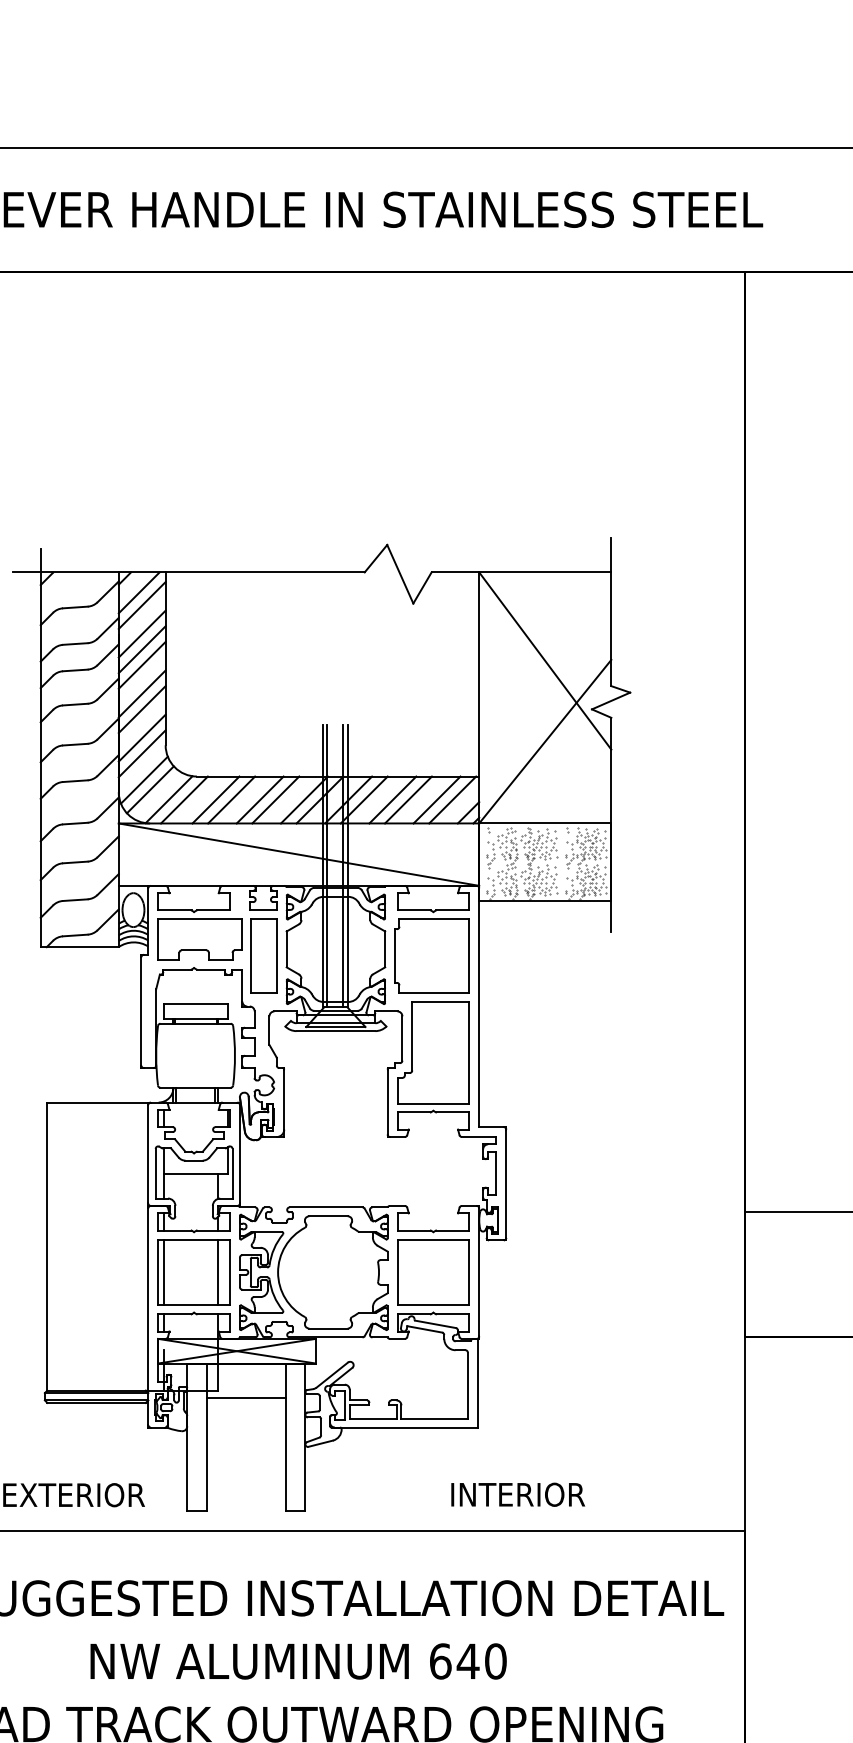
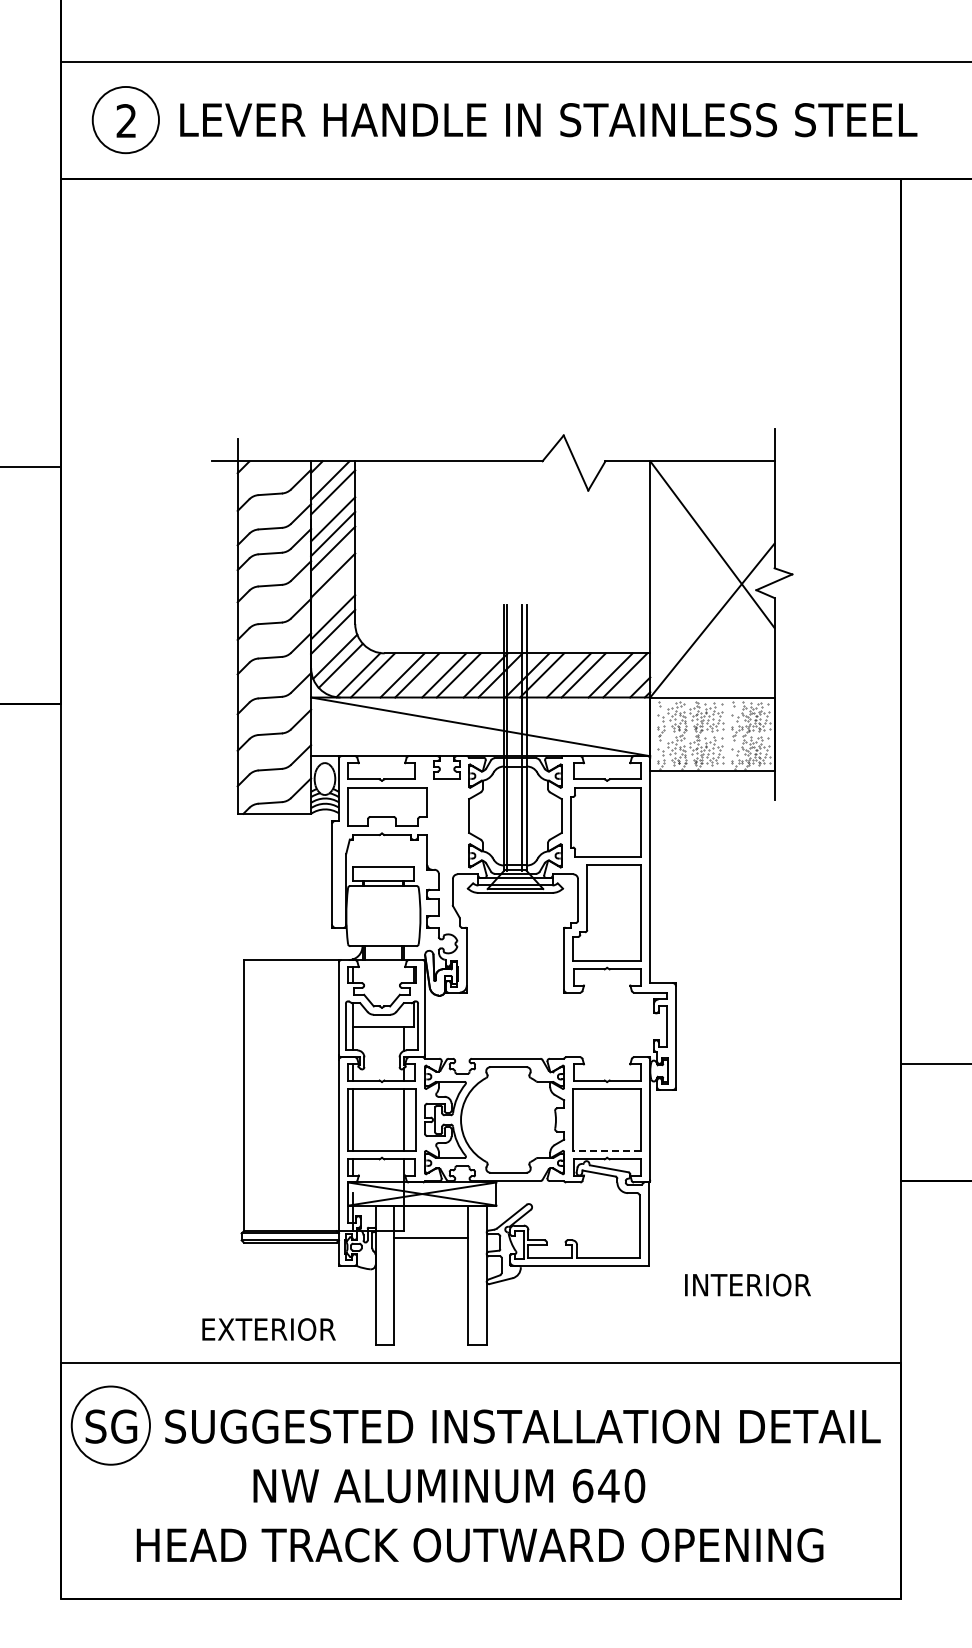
line: (142, 709) -> (333, 590), removed
part: (263, 956) -> (447, 822), removed
line: (433, 1304) -> (607, 1150), solid -> dashed
text: (517, 1494) -> (747, 1284), moved
text: (298, 1660) -> (449, 1485), moved

